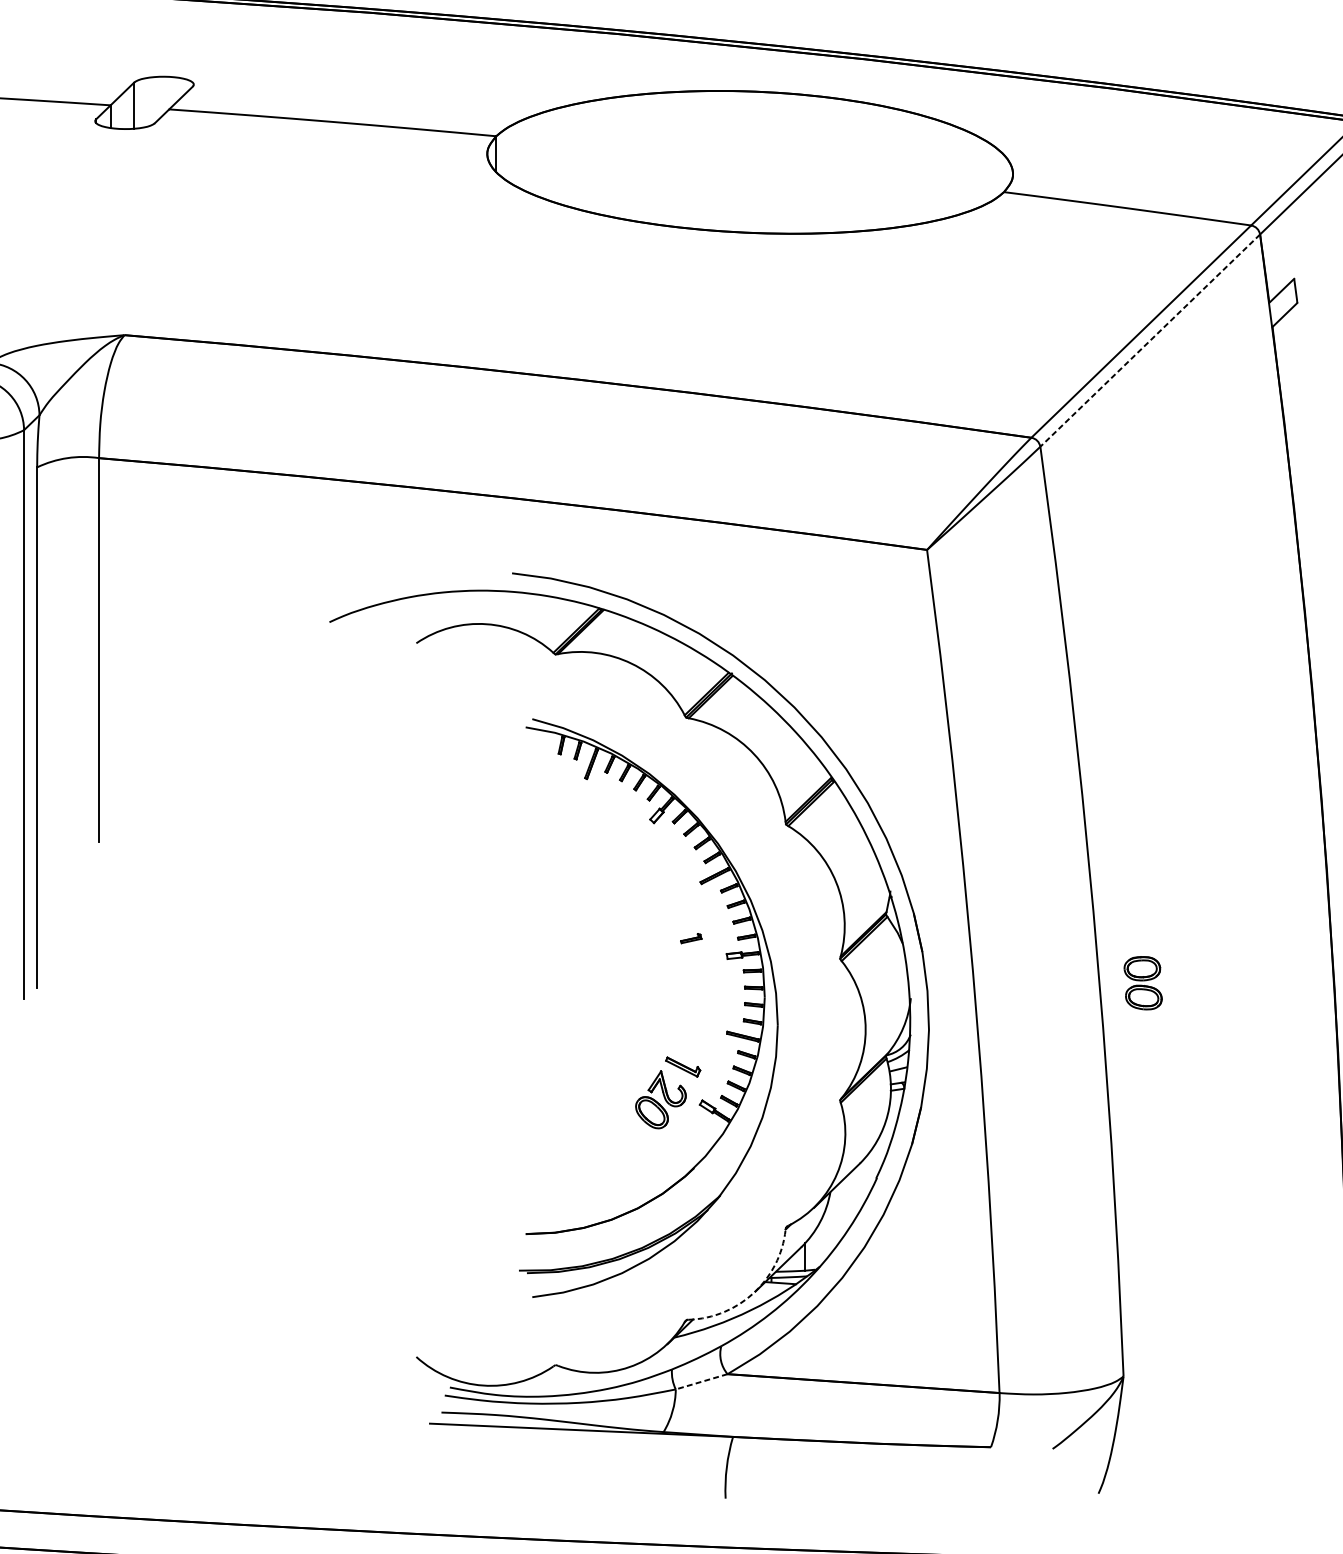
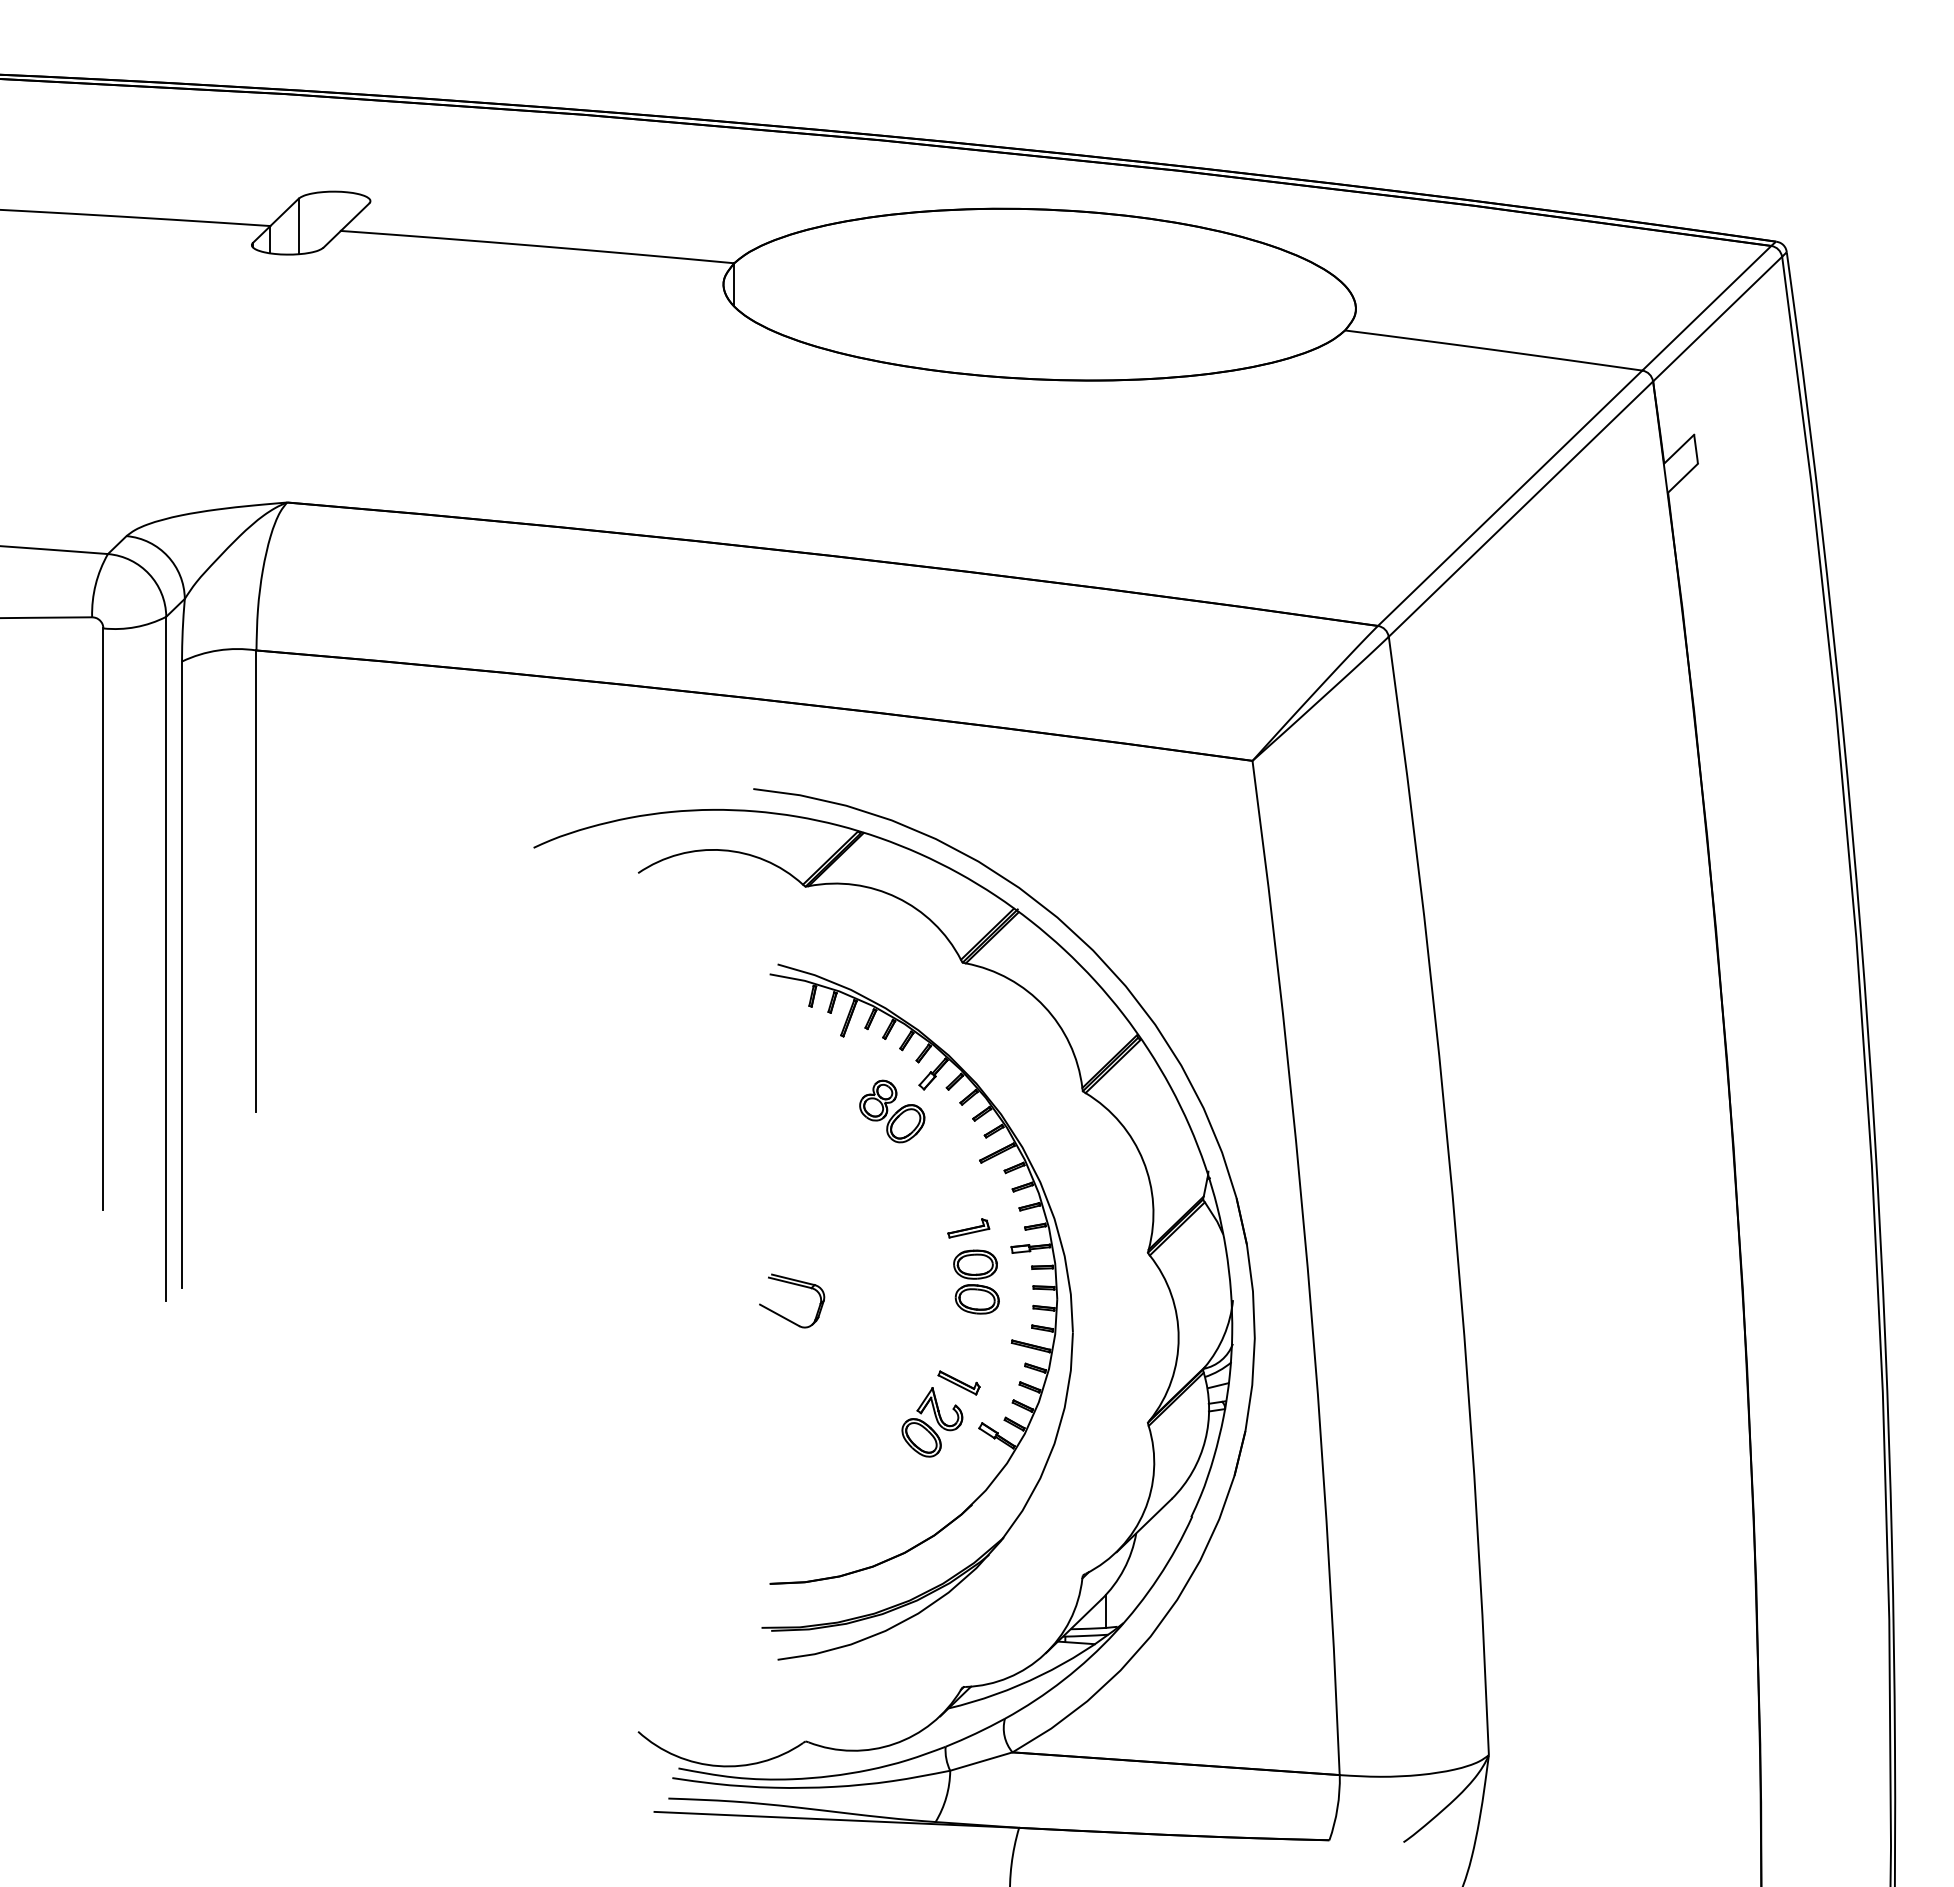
line: (1149, 340) -> (1520, 509), dashed -> solid
part: (627, 841) -> (892, 1111), added
part: (690, 938) -> (968, 1228), size x1.67
part: (1143, 982) -> (976, 1281), moved
part: (547, 986) -> (795, 1285), added
arc: (754, 1292) -> (1044, 1654), dashed -> solid
line: (700, 1381) -> (980, 1761), dashed -> solid

